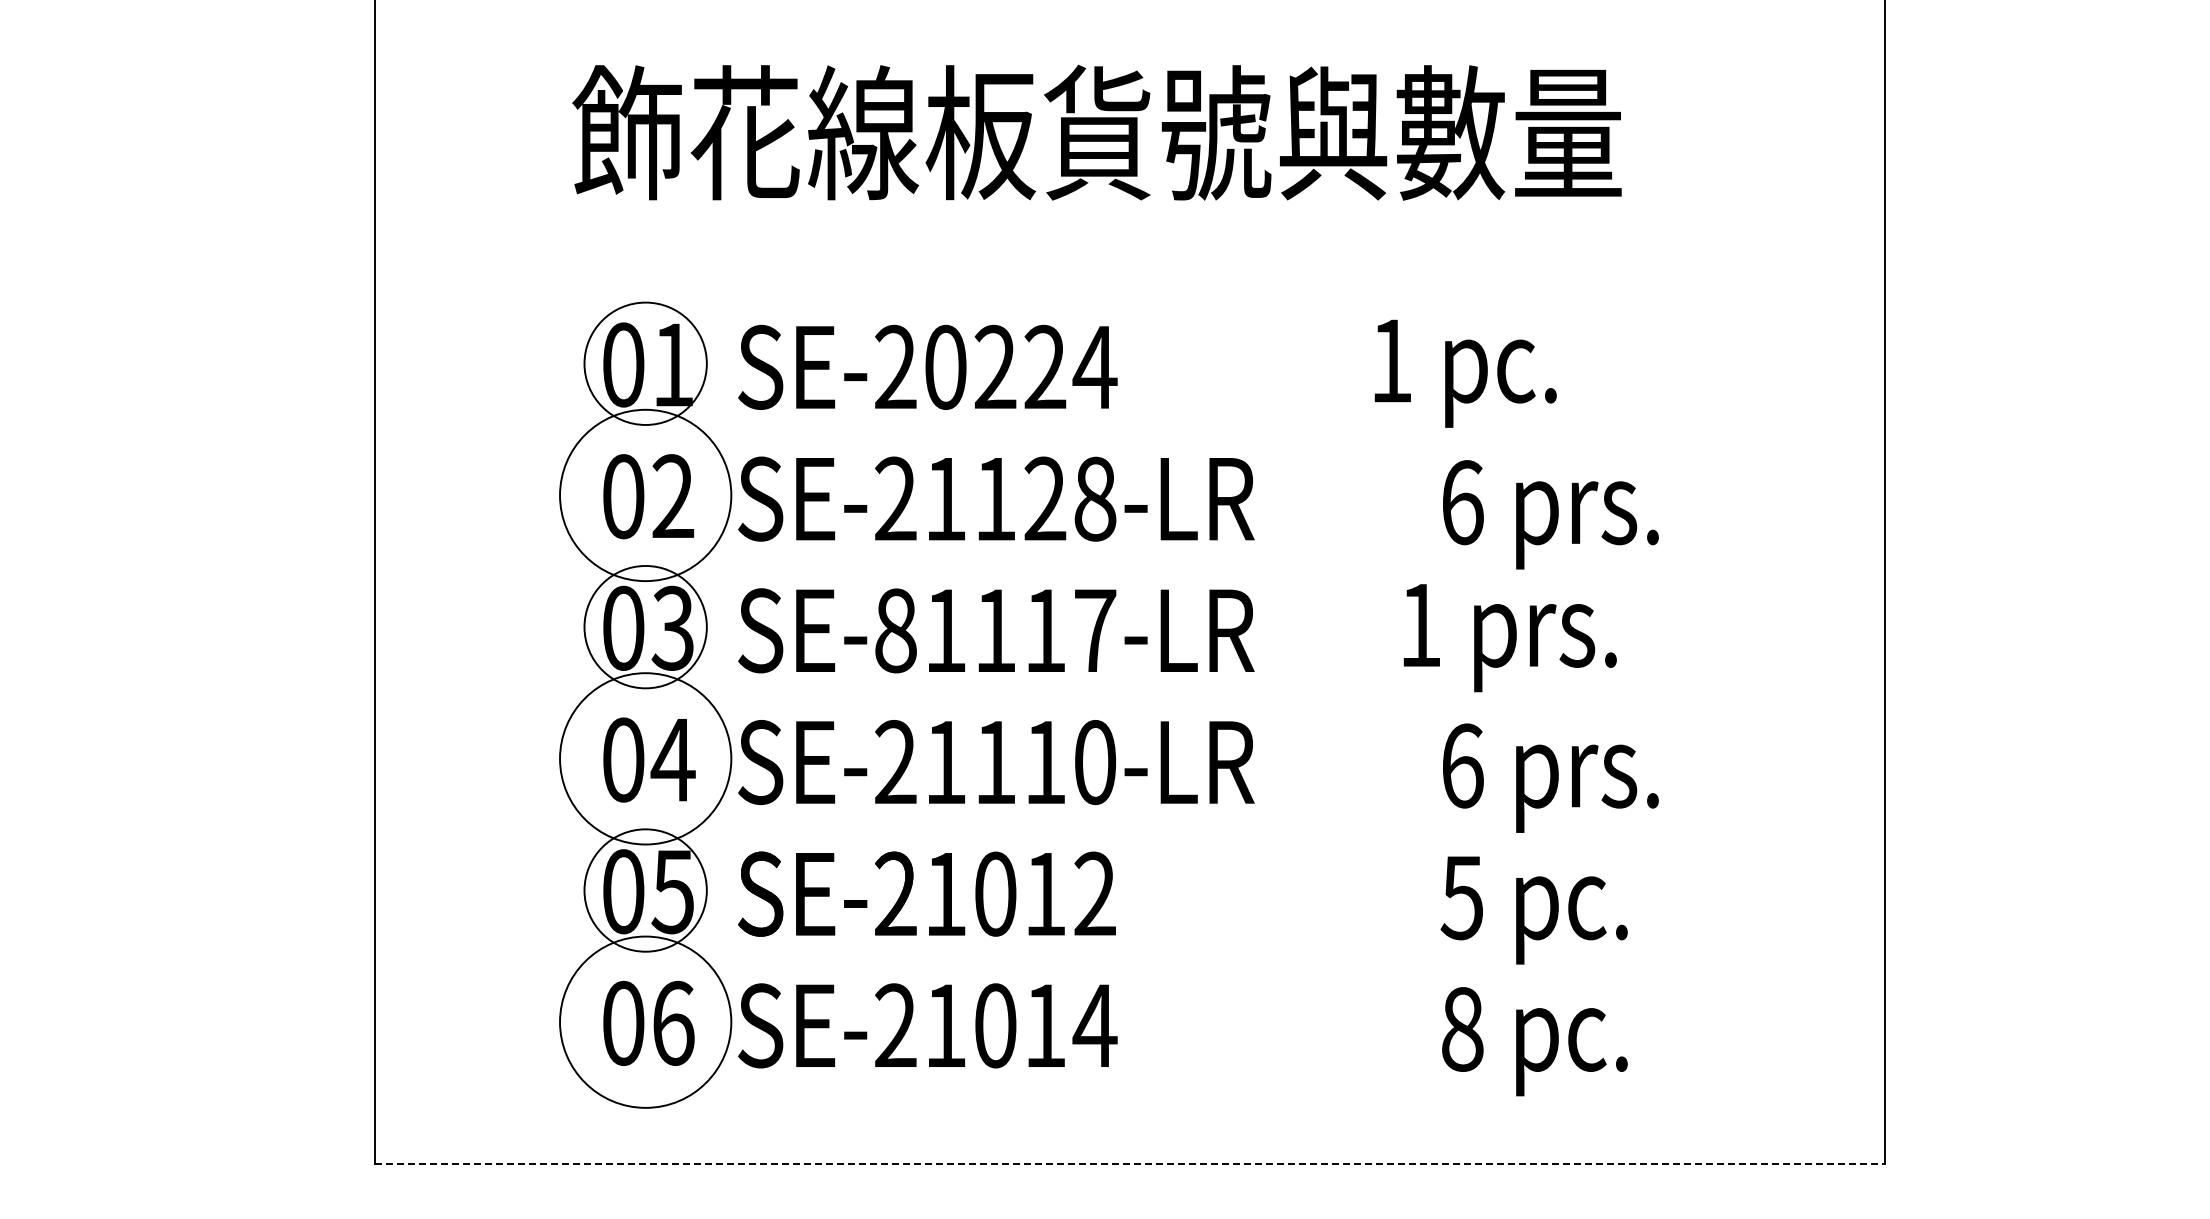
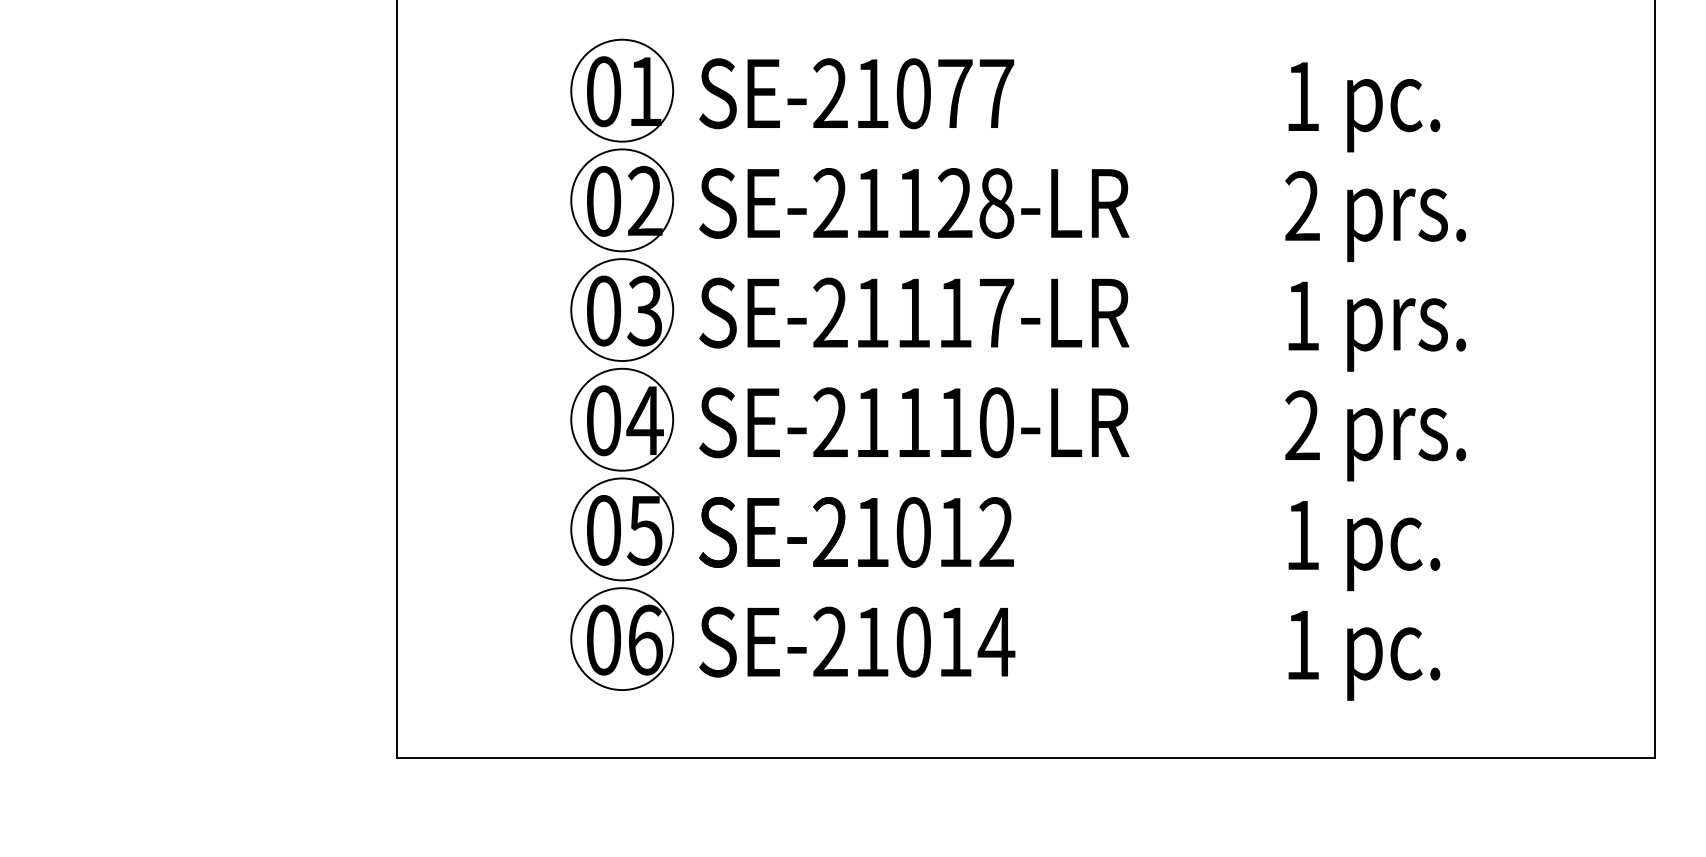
text: (1021, 366) -> (935, 92), SE-20224 -> SE-21077
text: (1465, 373) -> (1364, 107), moved
circle: (645, 495) -> (622, 200), size x0.71
text: (1462, 502) -> (1302, 206), 6 -> 2
text: (895, 630) -> (830, 312), SE-81117-LR -> SE-21117-LR
text: (1509, 638) -> (1376, 327), moved
circle: (645, 758) -> (622, 419), size x0.71
text: (1462, 765) -> (1302, 425), 6 -> 2
text: (1461, 898) -> (1301, 536), 5 -> 1
circle: (645, 1022) -> (622, 639), size x0.71
text: (1462, 1029) -> (1302, 645), 8 -> 1
line: (1130, 1164) -> (1026, 757), dashed -> solid

